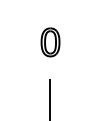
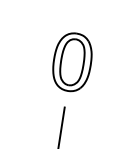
part: (50, 42) -> (72, 62), size x1.67

